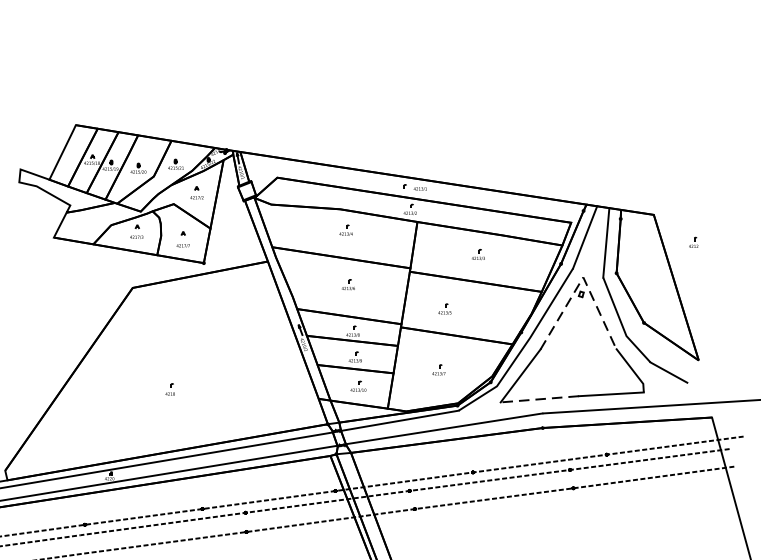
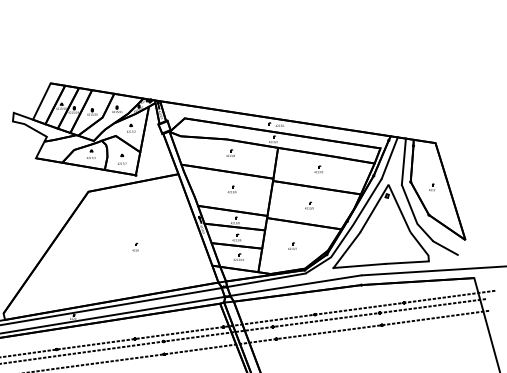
part: (694, 242) -> (432, 187), moved
line: (583, 278) -> (388, 185), dashed -> solid
part: (445, 308) -> (309, 205), moved
part: (170, 388) -> (135, 246), moved
line: (539, 398) -> (359, 265), dashed -> solid

